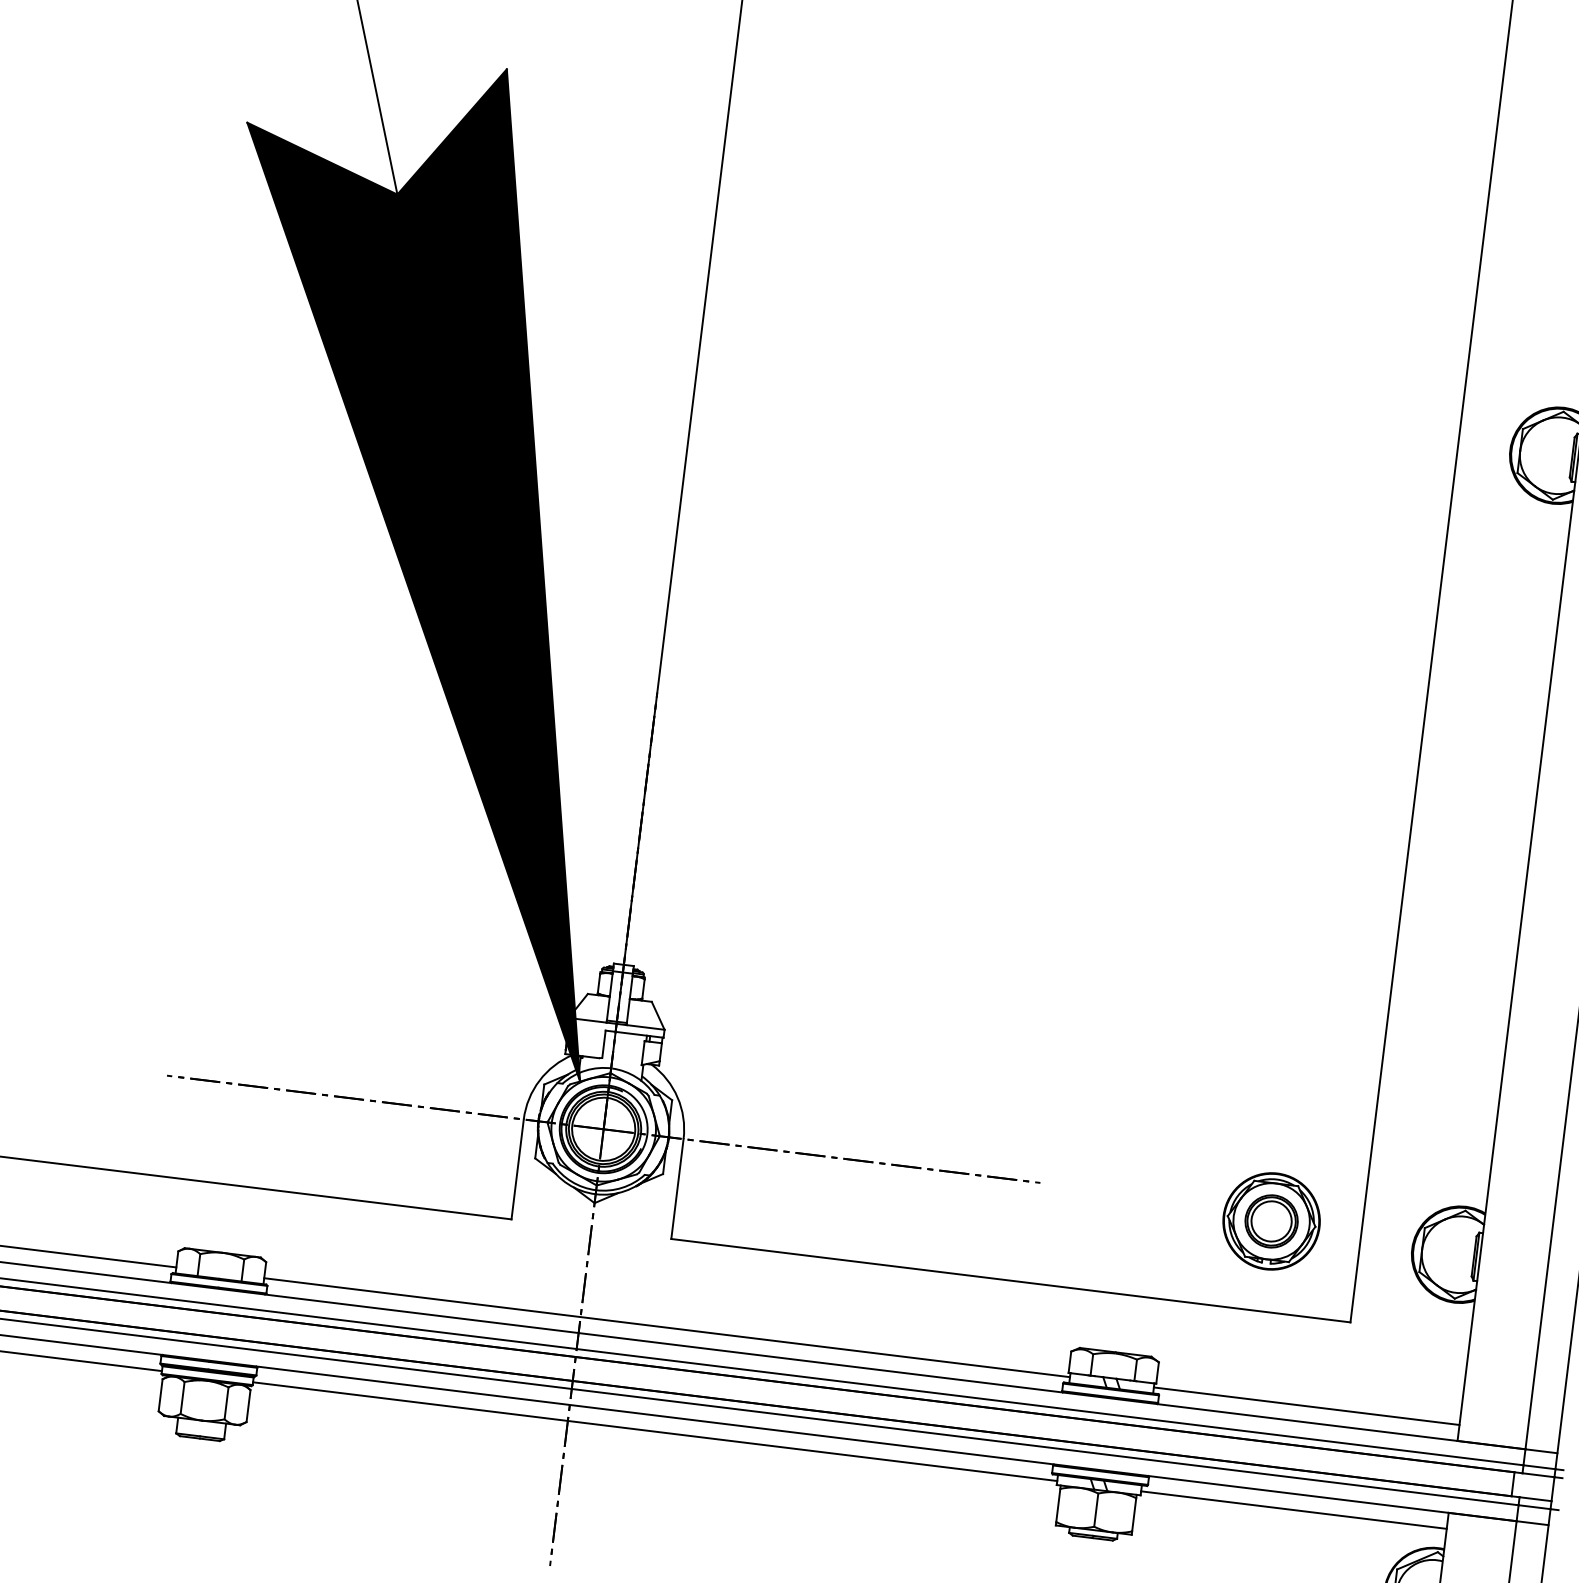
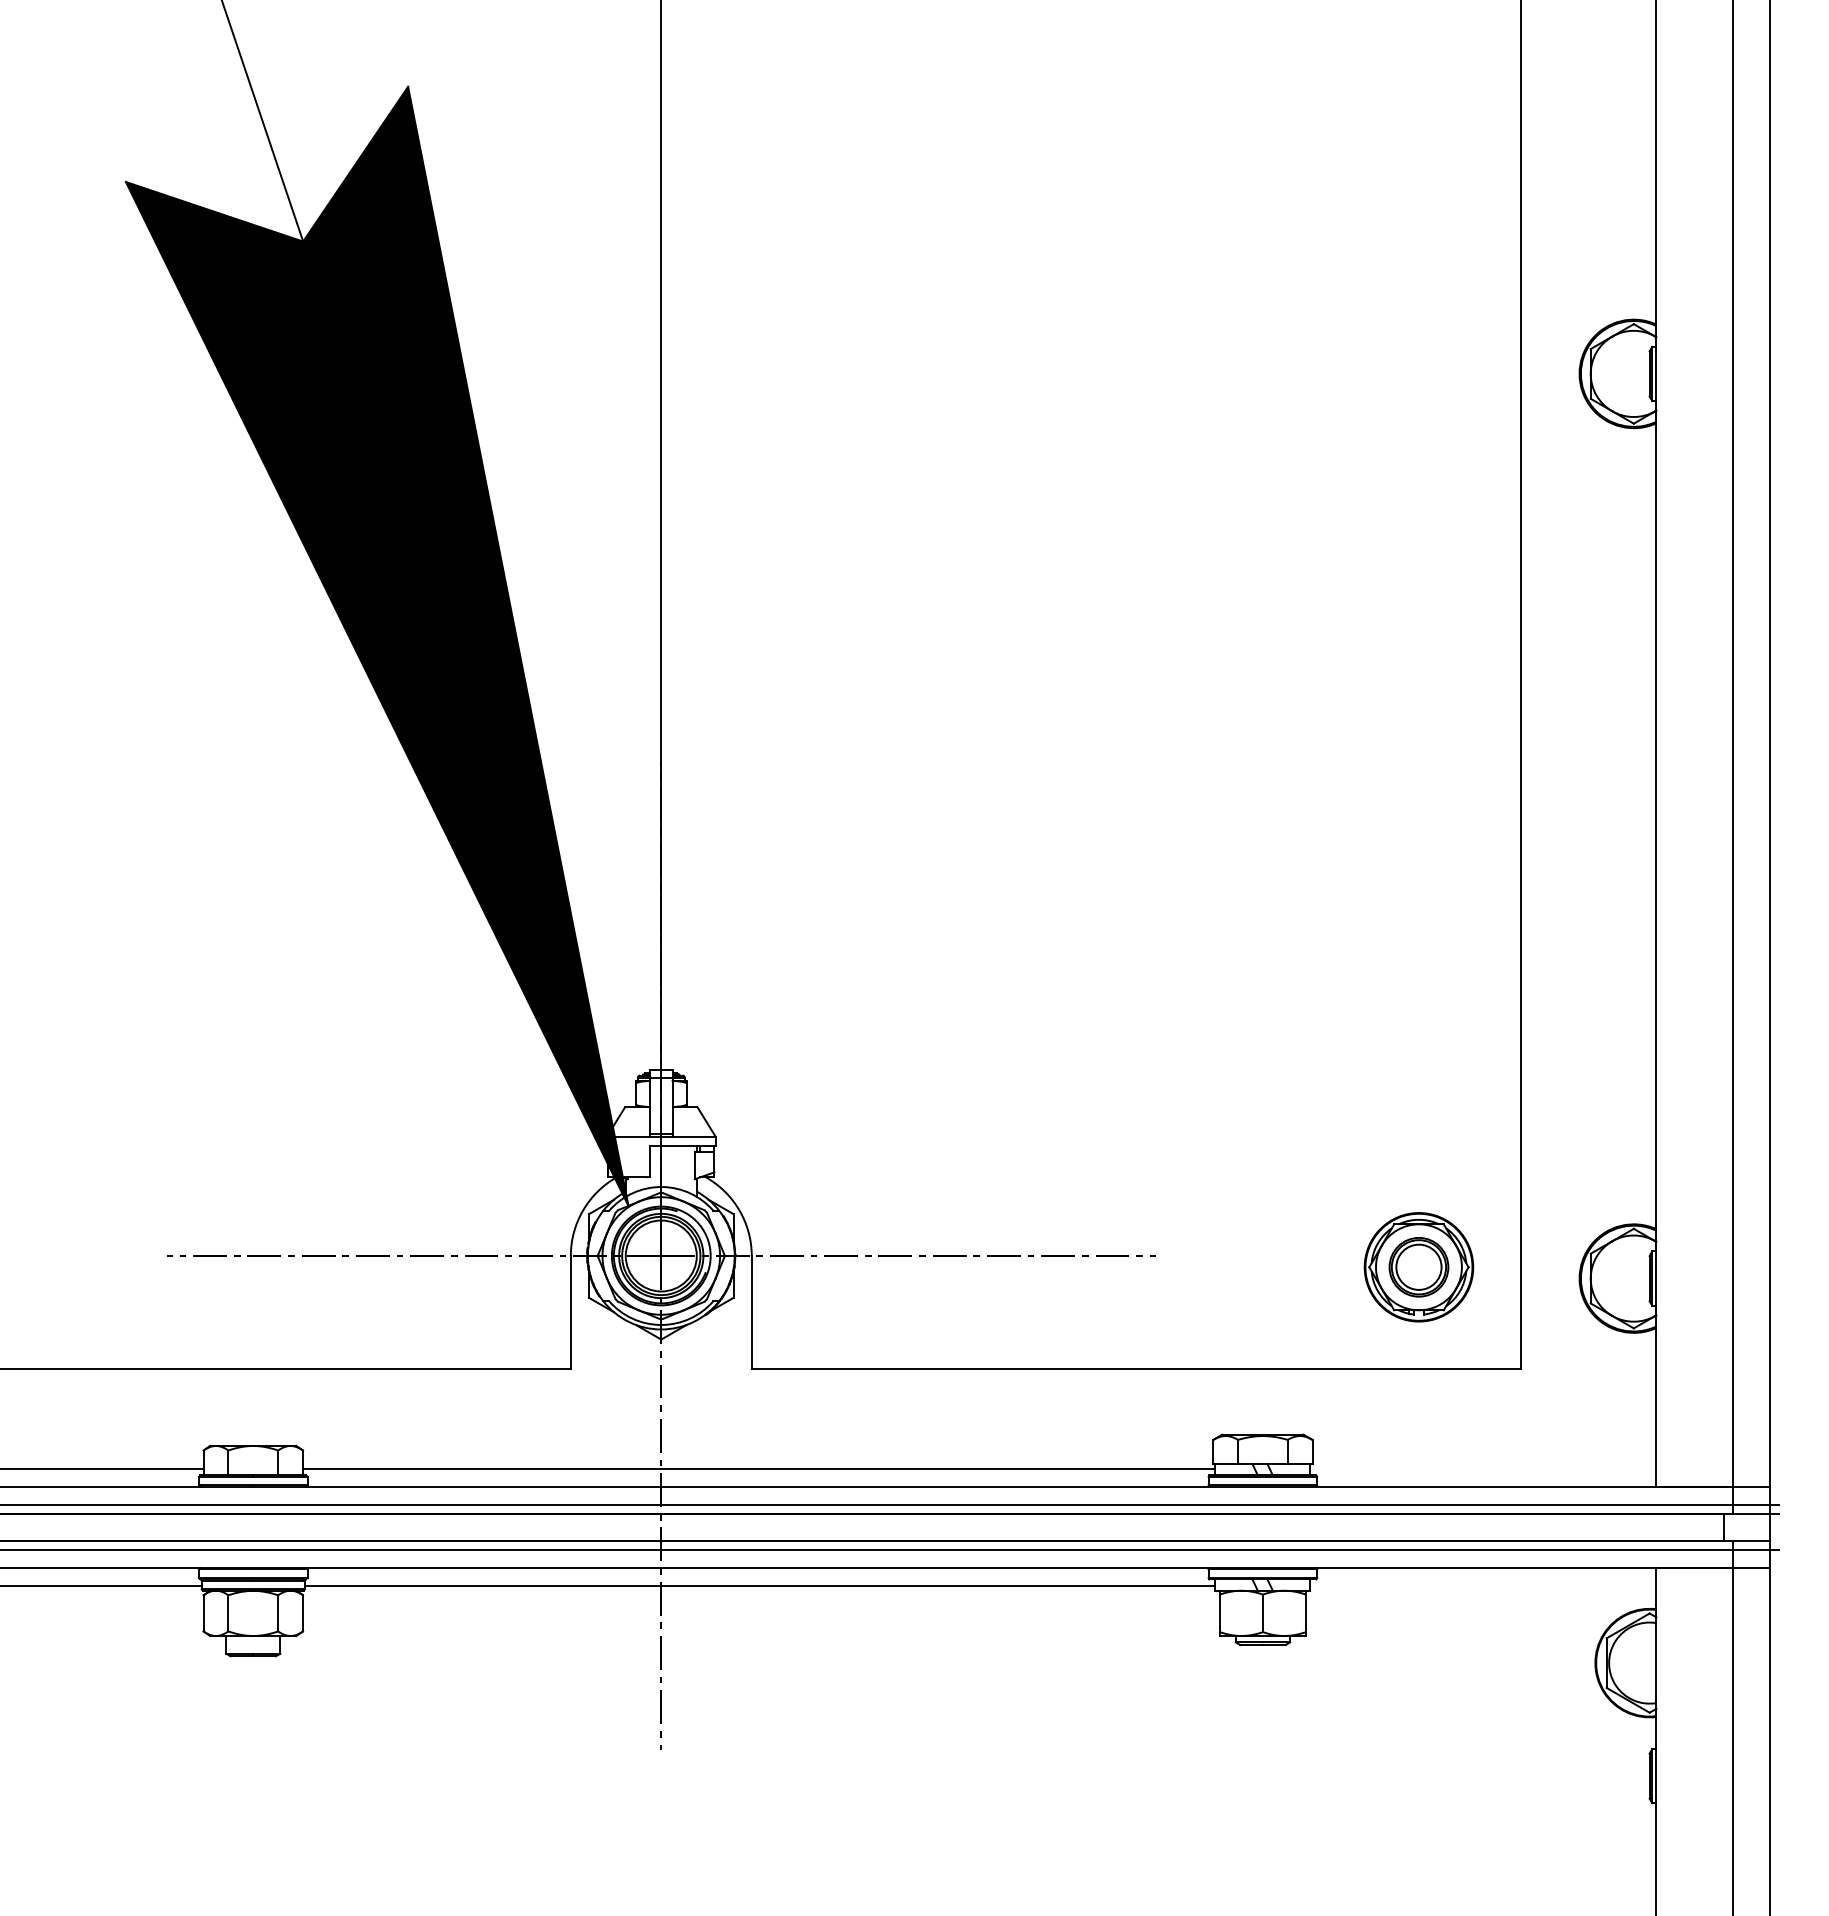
line: (1306, 1406) -> (1483, 1468), removed
line: (1293, 1510) -> (1483, 1586), removed

